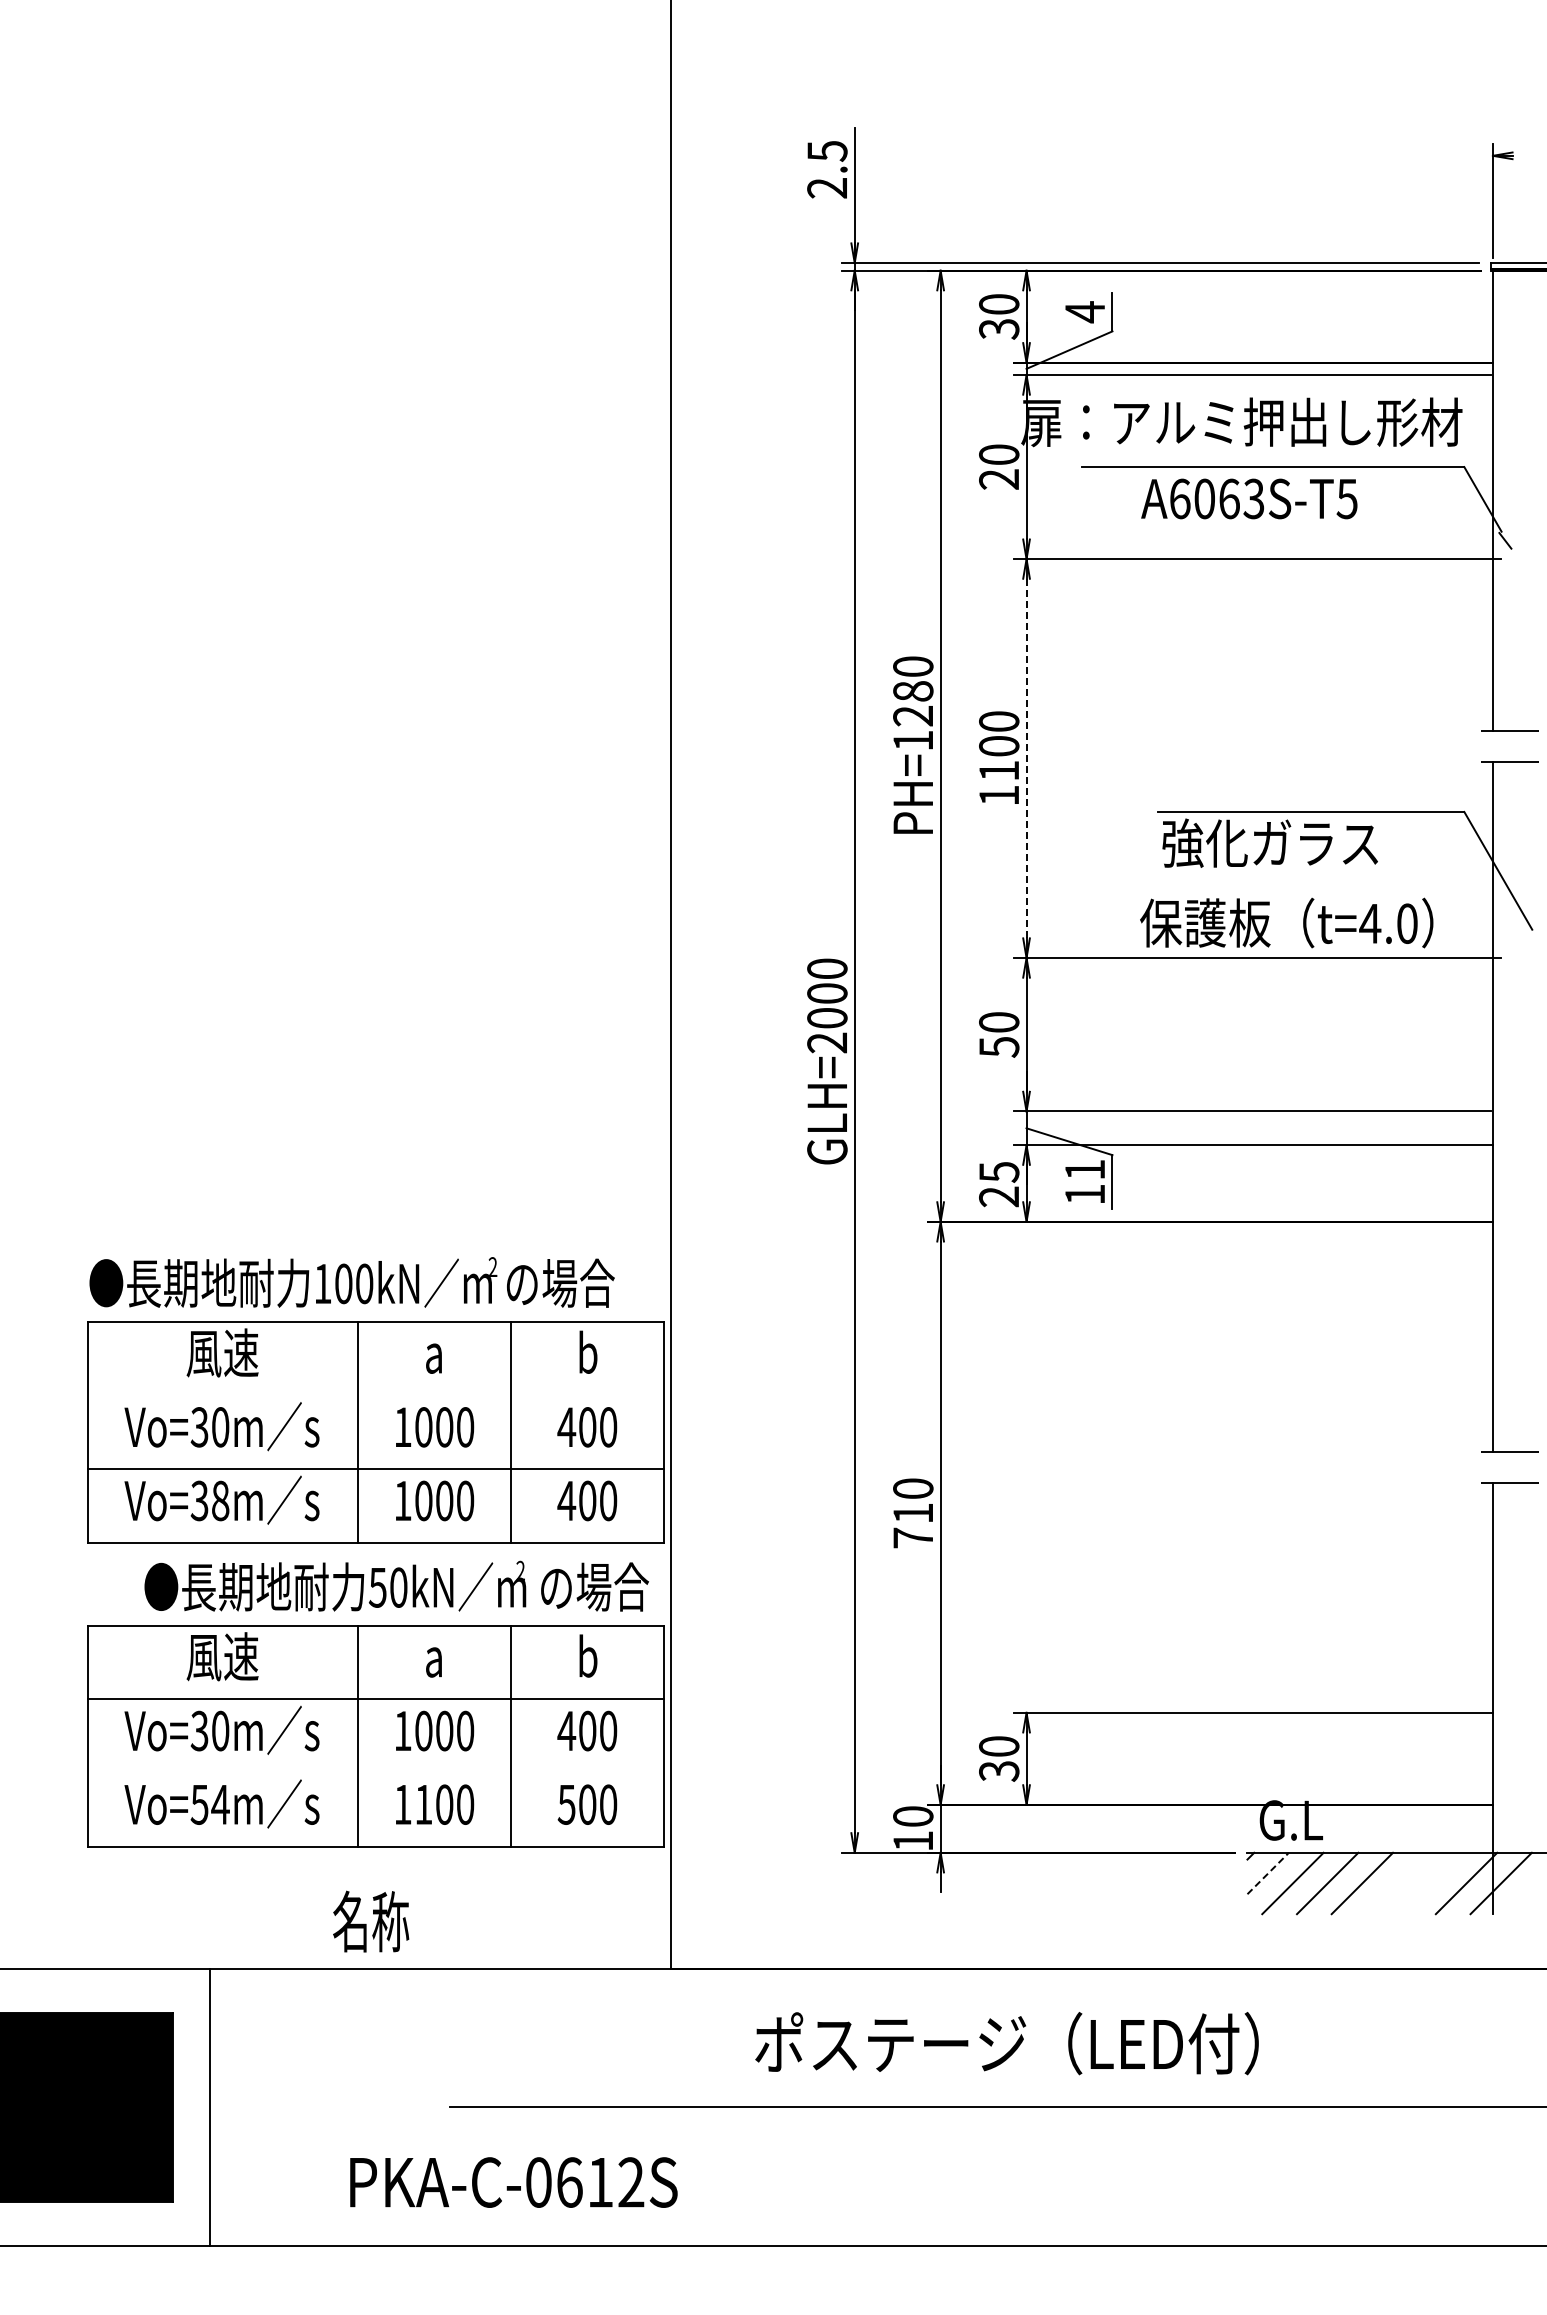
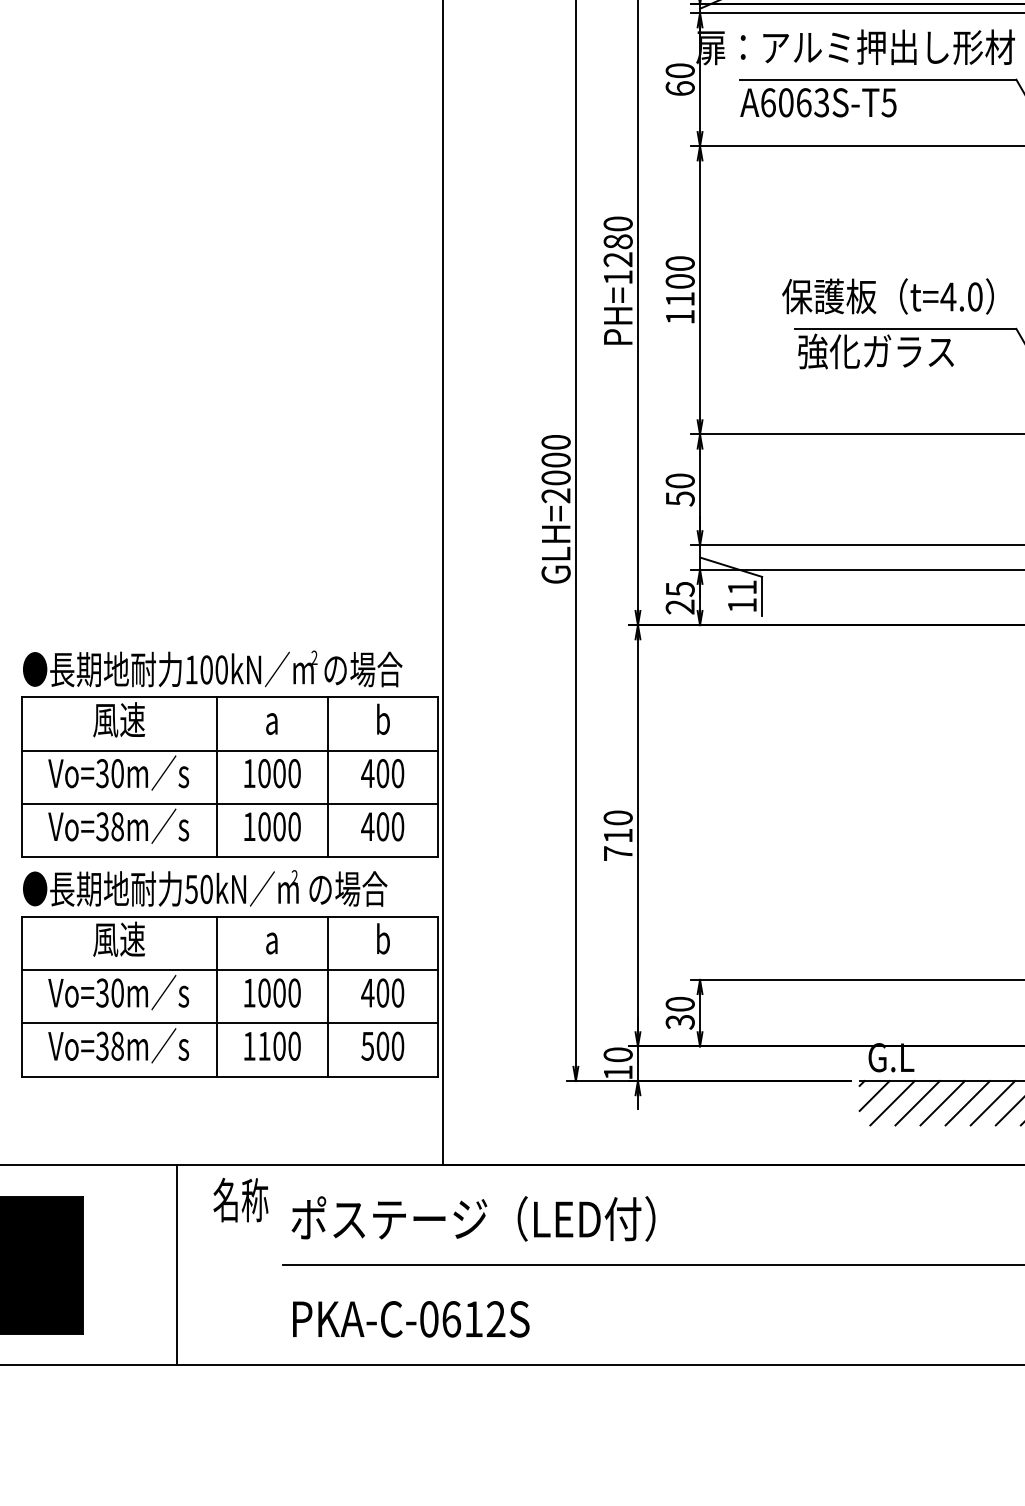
text: (999, 479) -> (680, 88), 20 -> 60
text: (1249, 498) -> (818, 102), moved
line: (1026, 758) -> (700, 290), dashed -> solid
text: (1286, 922) -> (887, 296), moved
line: (375, 1395) -> (229, 750), added
text: (396, 1585) -> (205, 887), moved
line: (375, 1773) -> (229, 1023), added
text: (210, 1804) -> (110, 1046), Vo=54m -> Vo=38m
line: (1268, 1873) -> (874, 1096), dashed -> solid
line: (1396, 1883) -> (967, 1103), added
line: (1431, 1883) -> (992, 1103), added
text: (371, 1921) -> (241, 1200), moved
text: (1006, 2043) -> (473, 1218), moved
line: (210, 2107) -> (176, 1265), moved
text: (513, 2182) -> (410, 1319), moved

